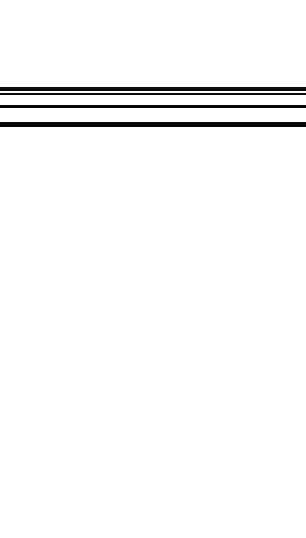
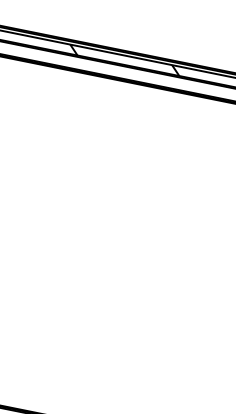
hatch: (139, 99) -> (124, 60), added

